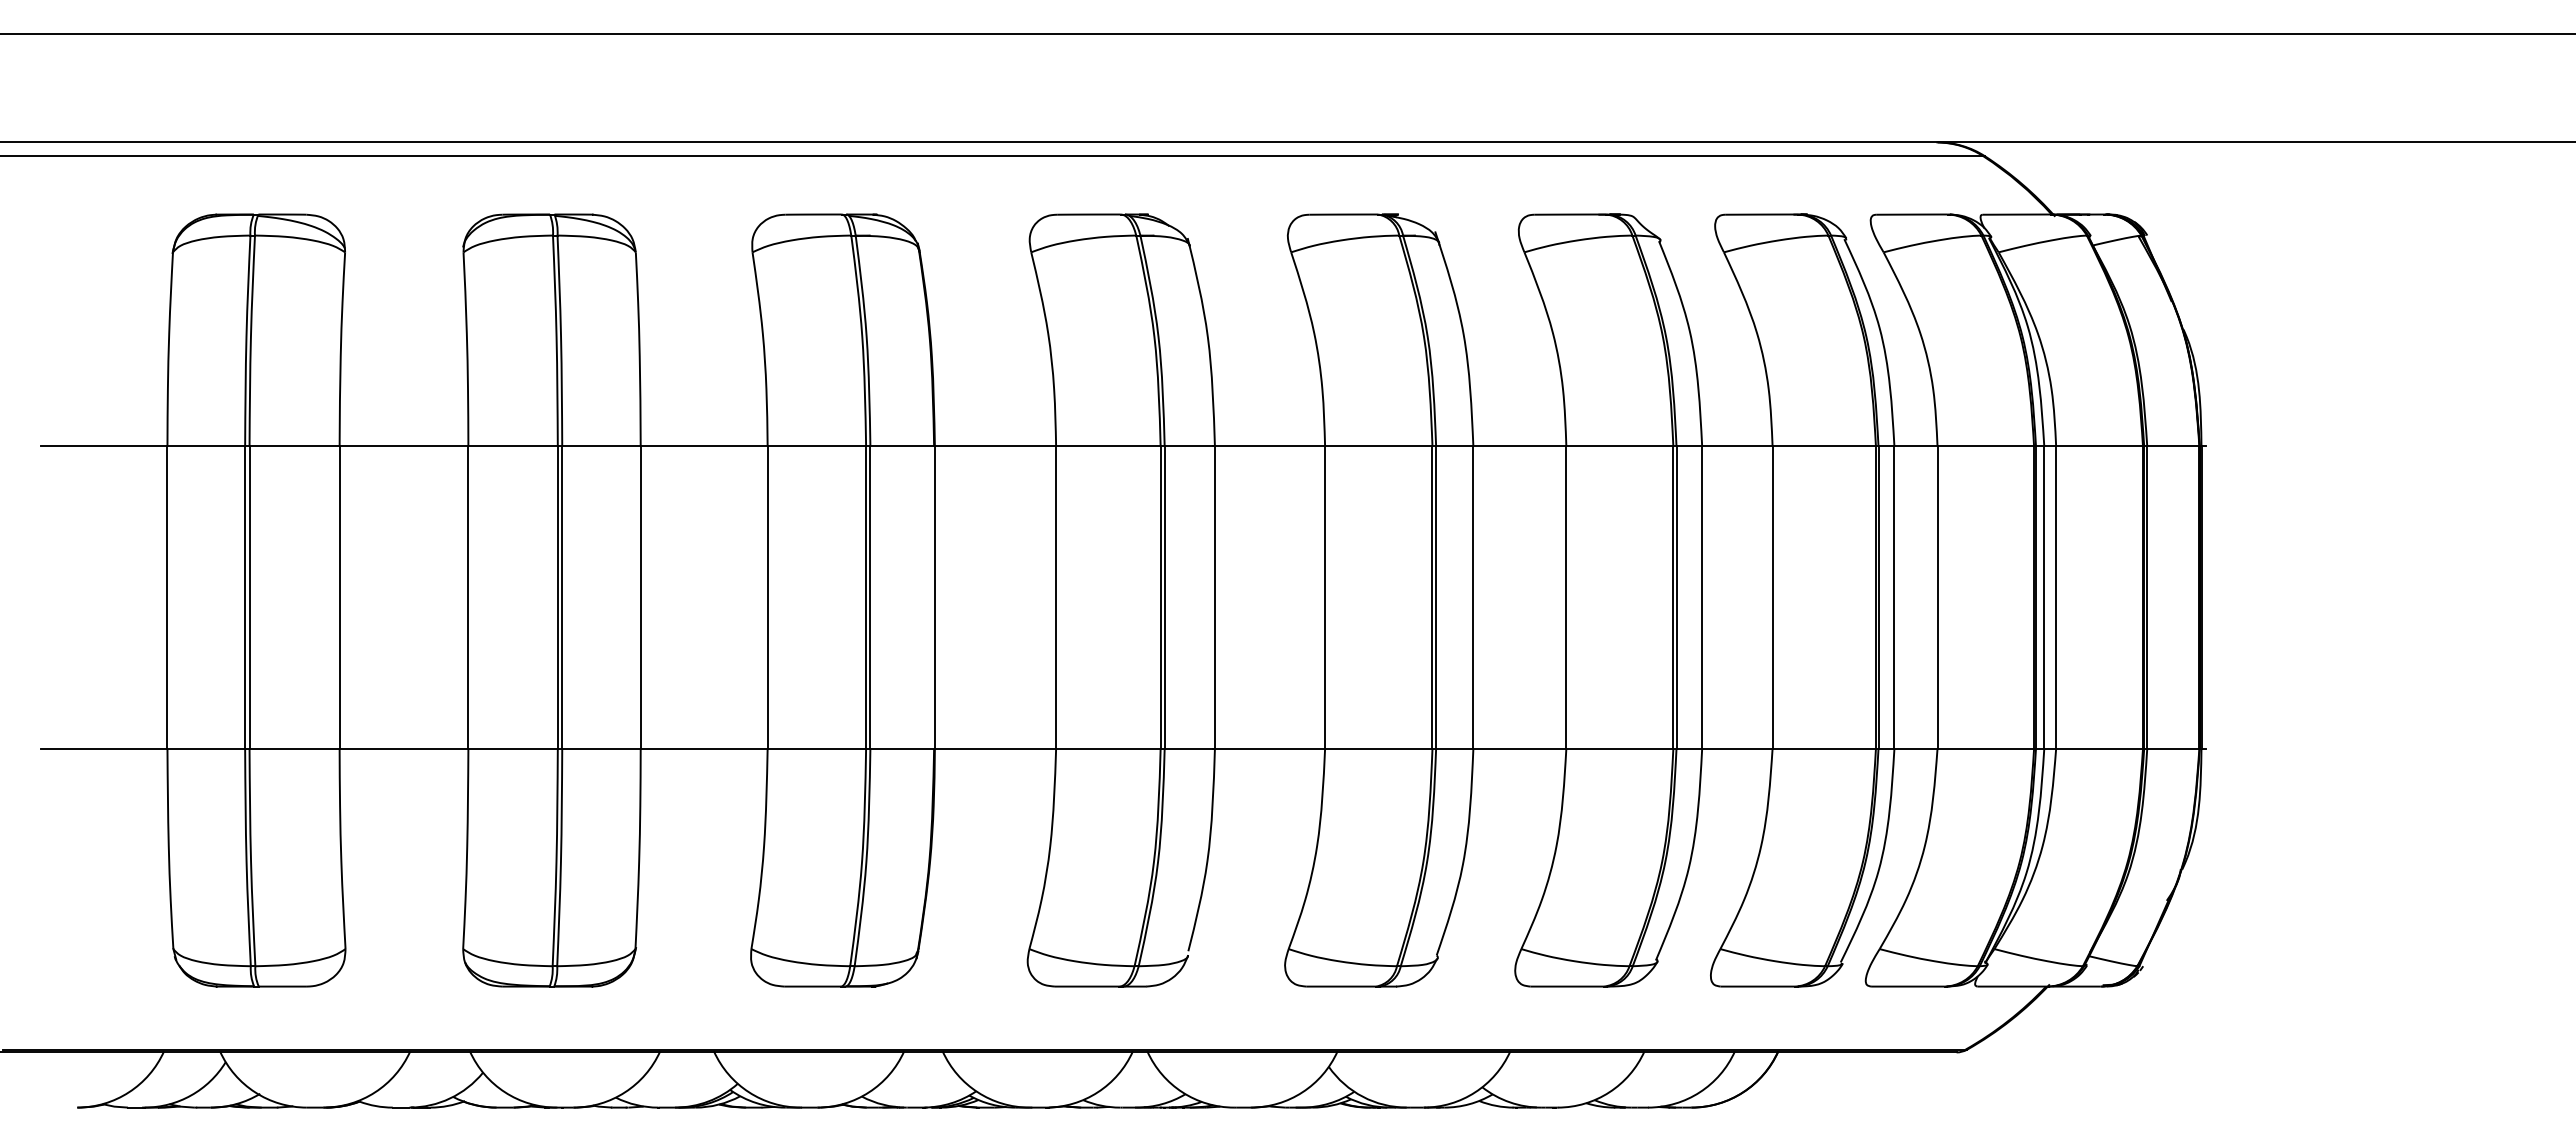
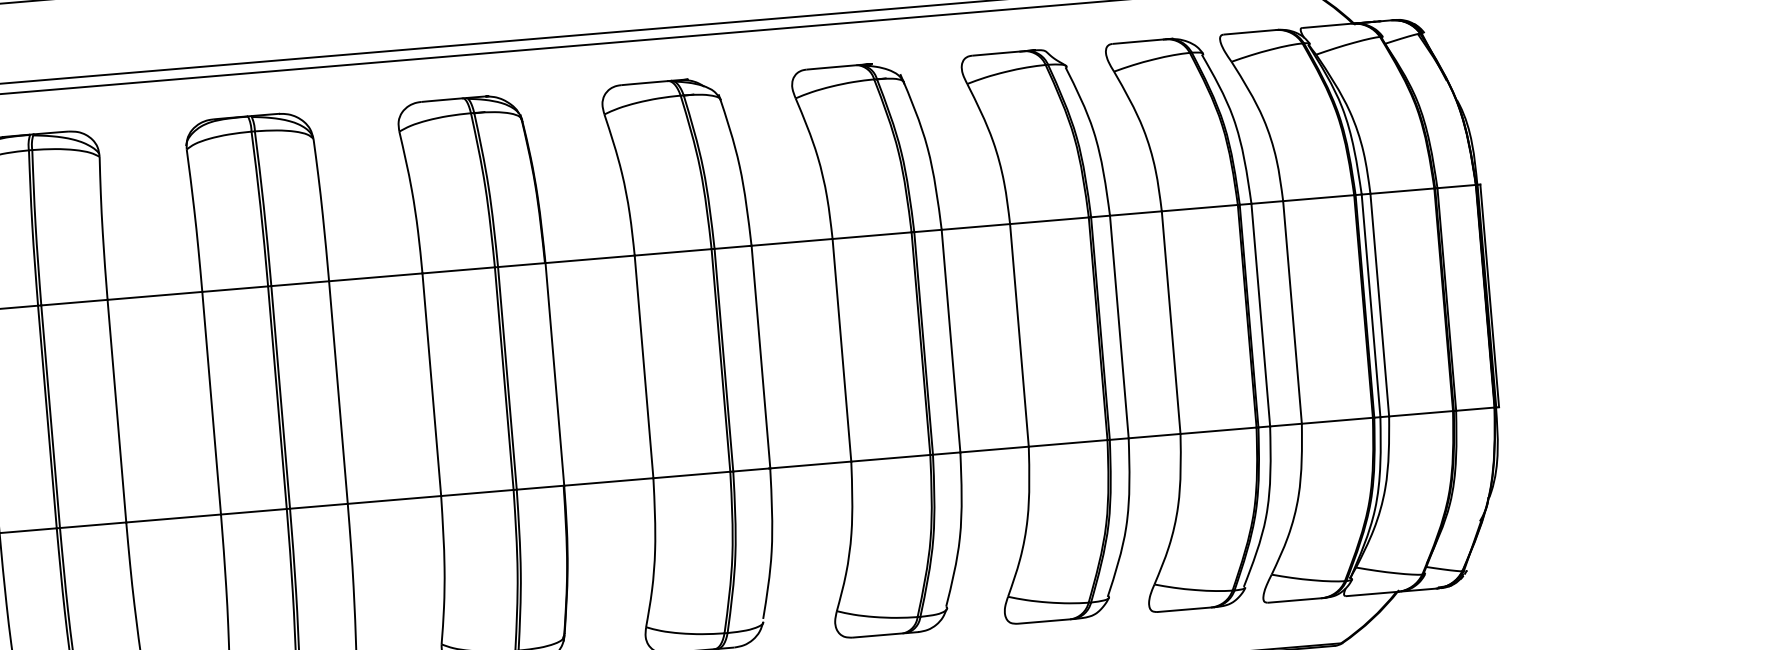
line: (2205, 597) -> (1489, 295), added

